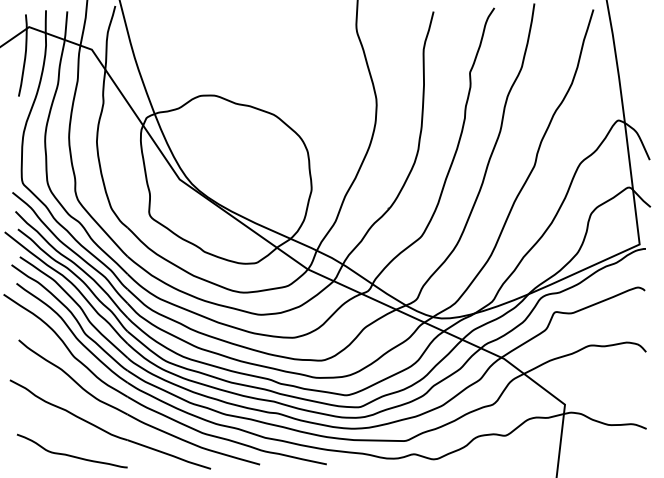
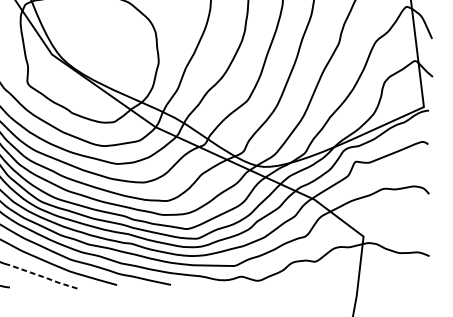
line: (169, 454) -> (43, 276), solid -> dashed

